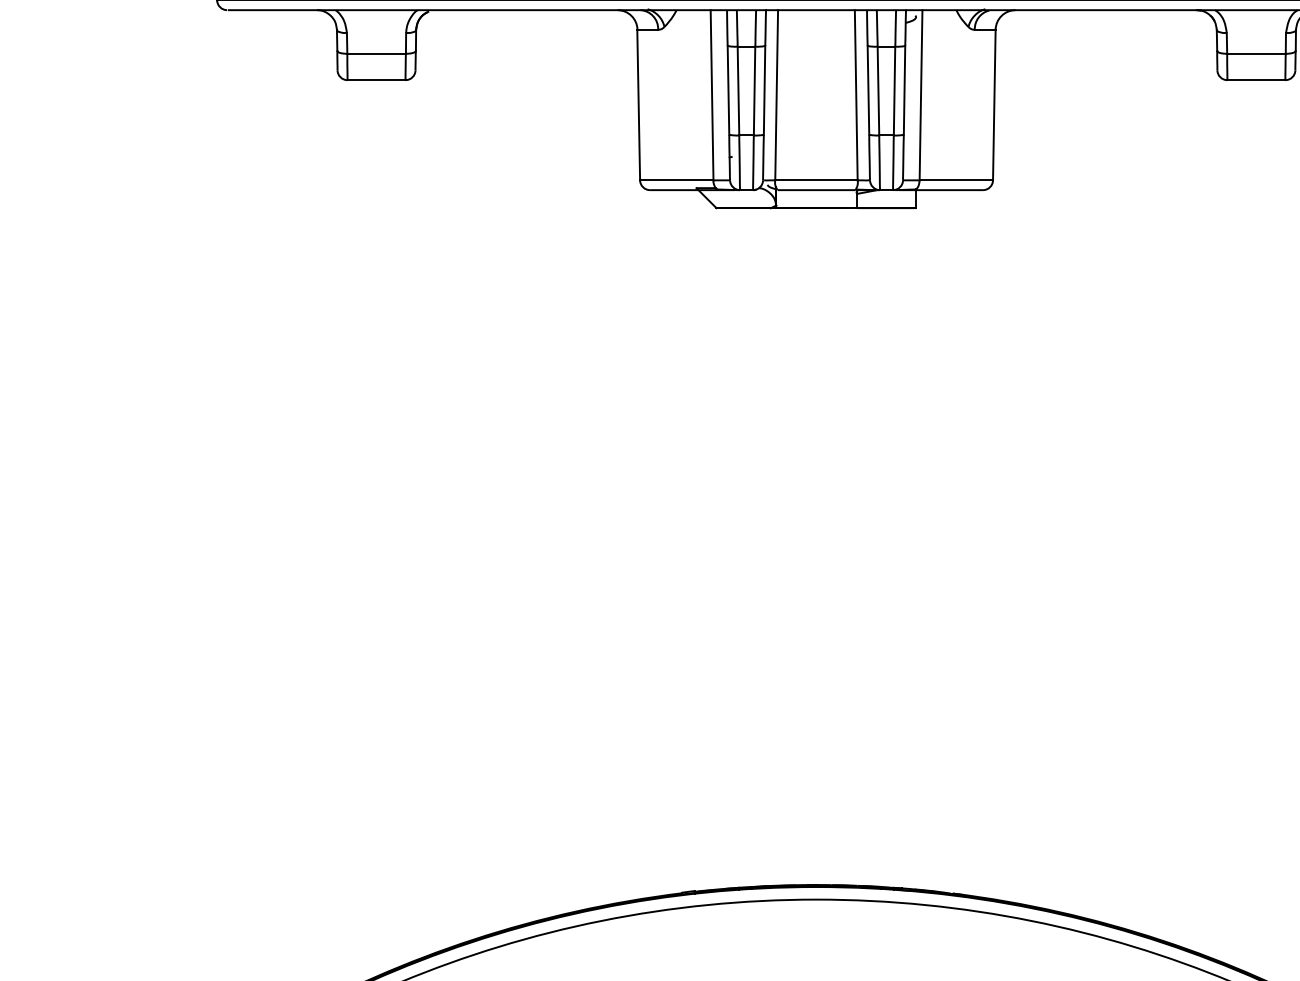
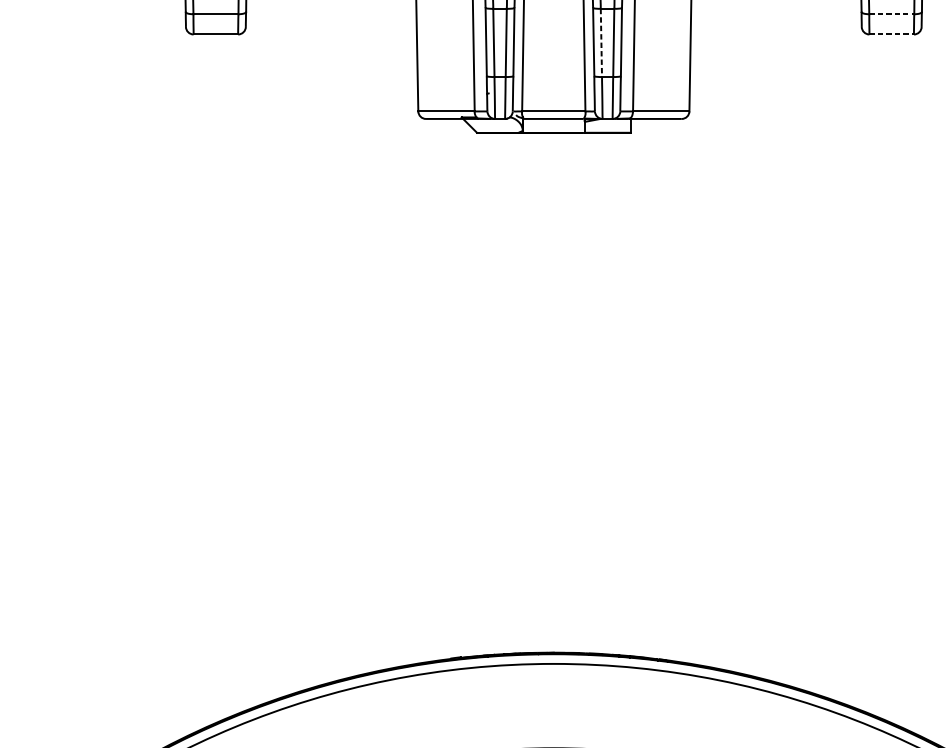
line: (1256, 53) -> (891, 14), solid -> dashed
line: (1256, 80) -> (891, 34), solid -> dashed
line: (878, 91) -> (601, 43), solid -> dashed

